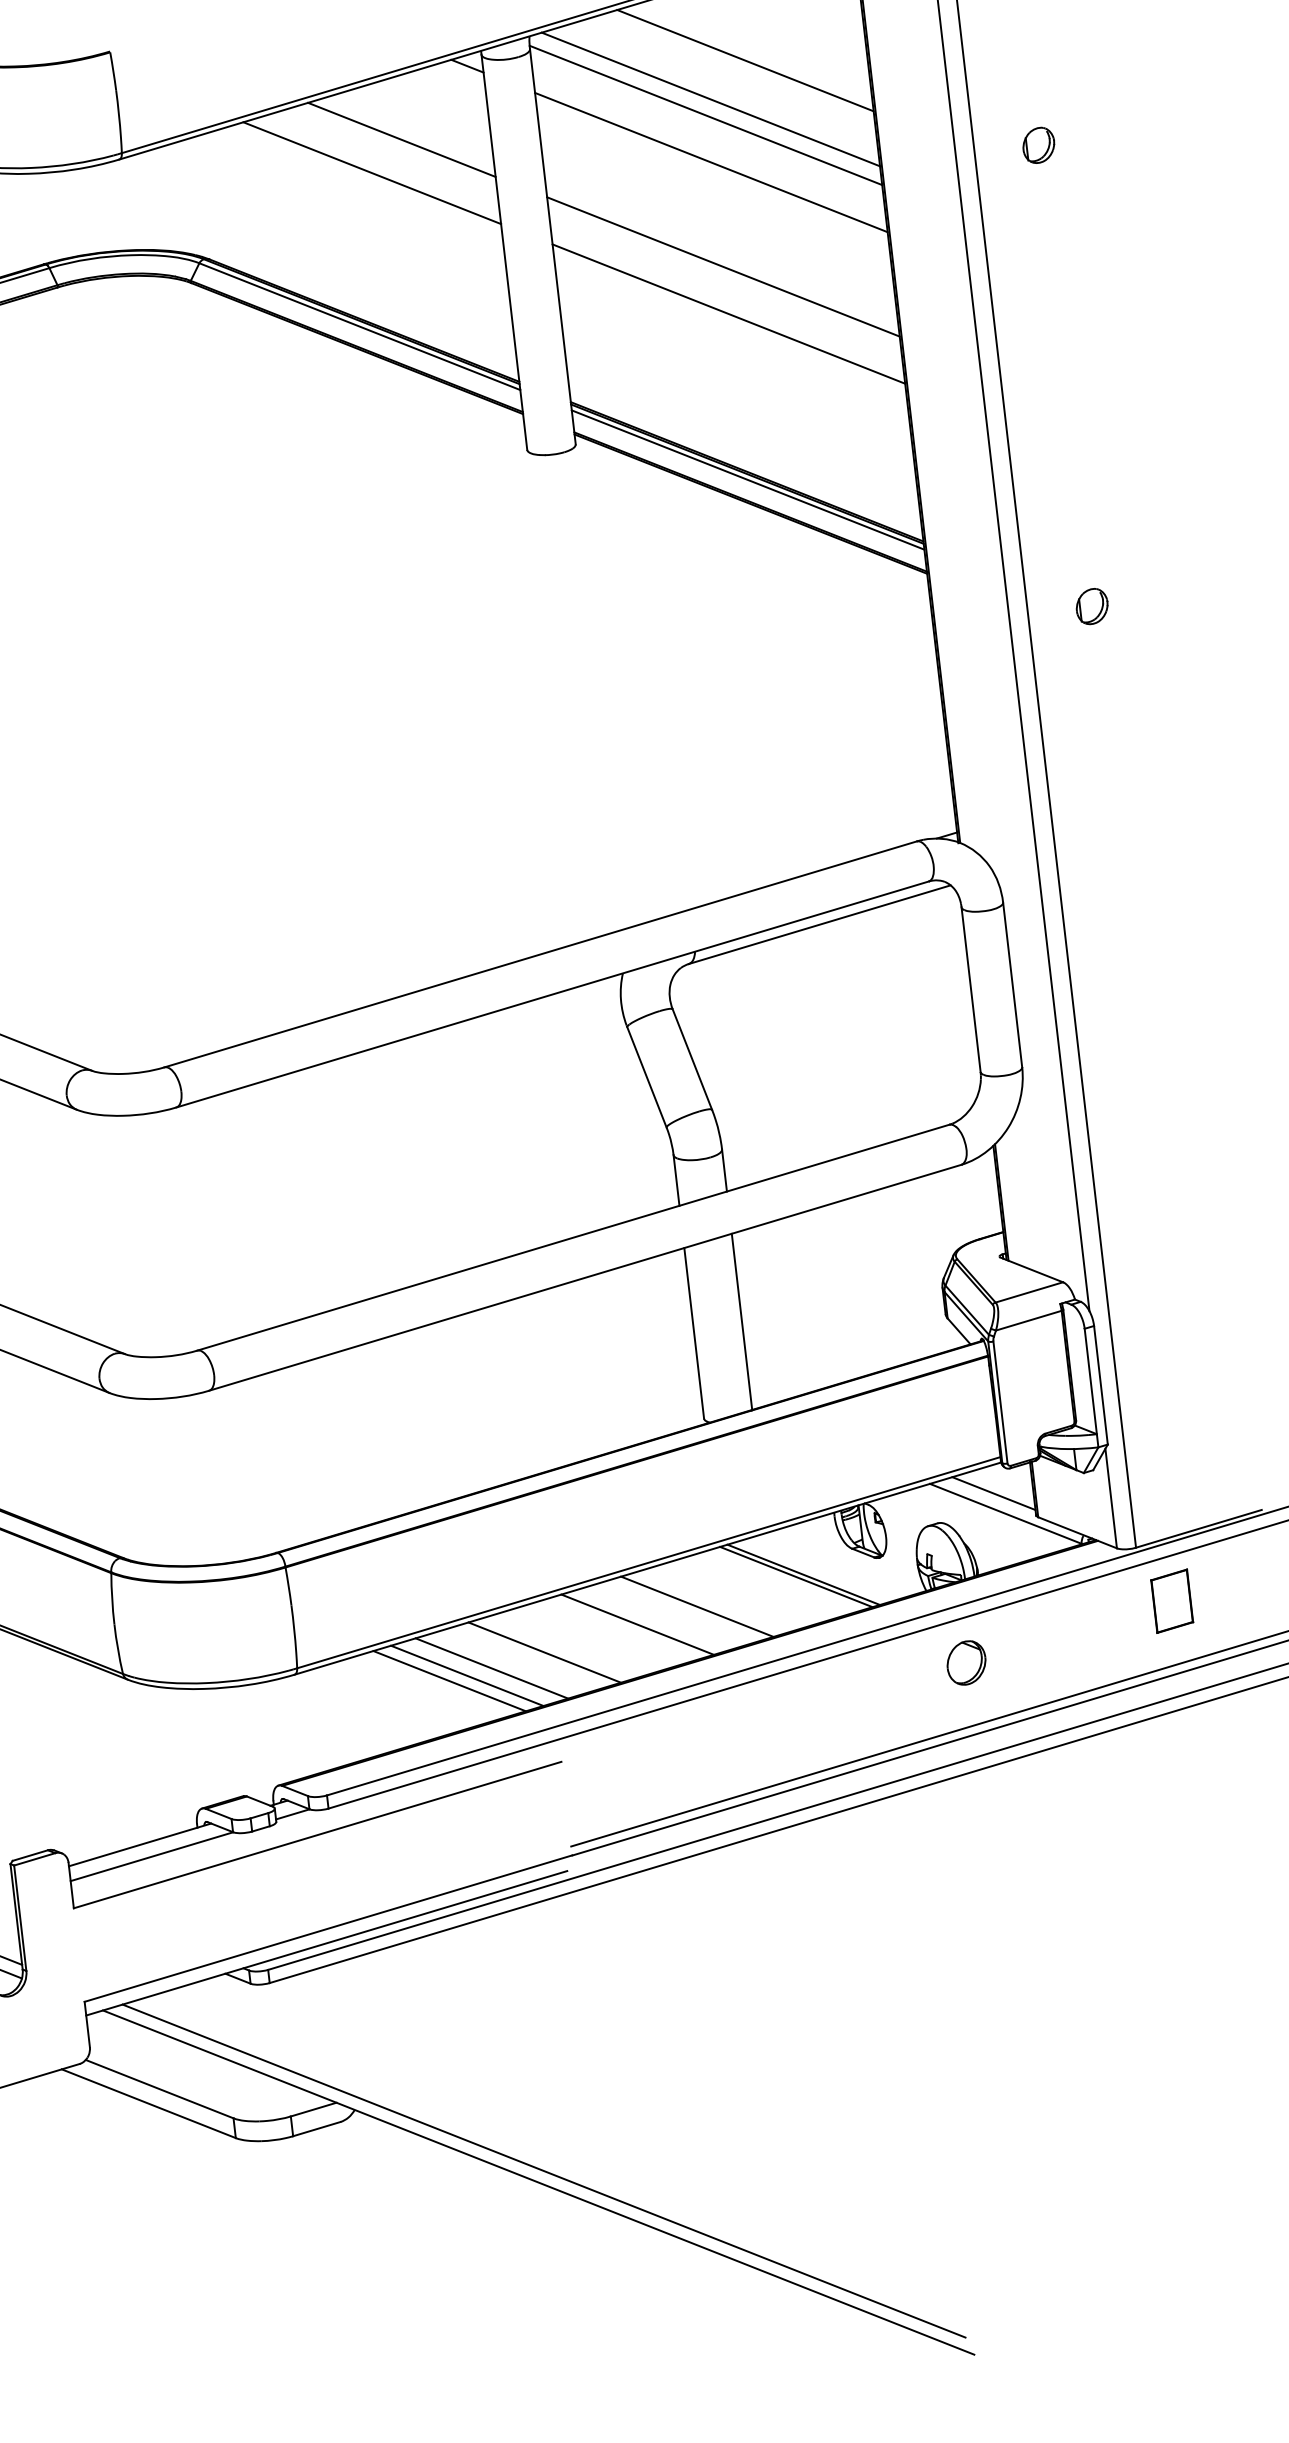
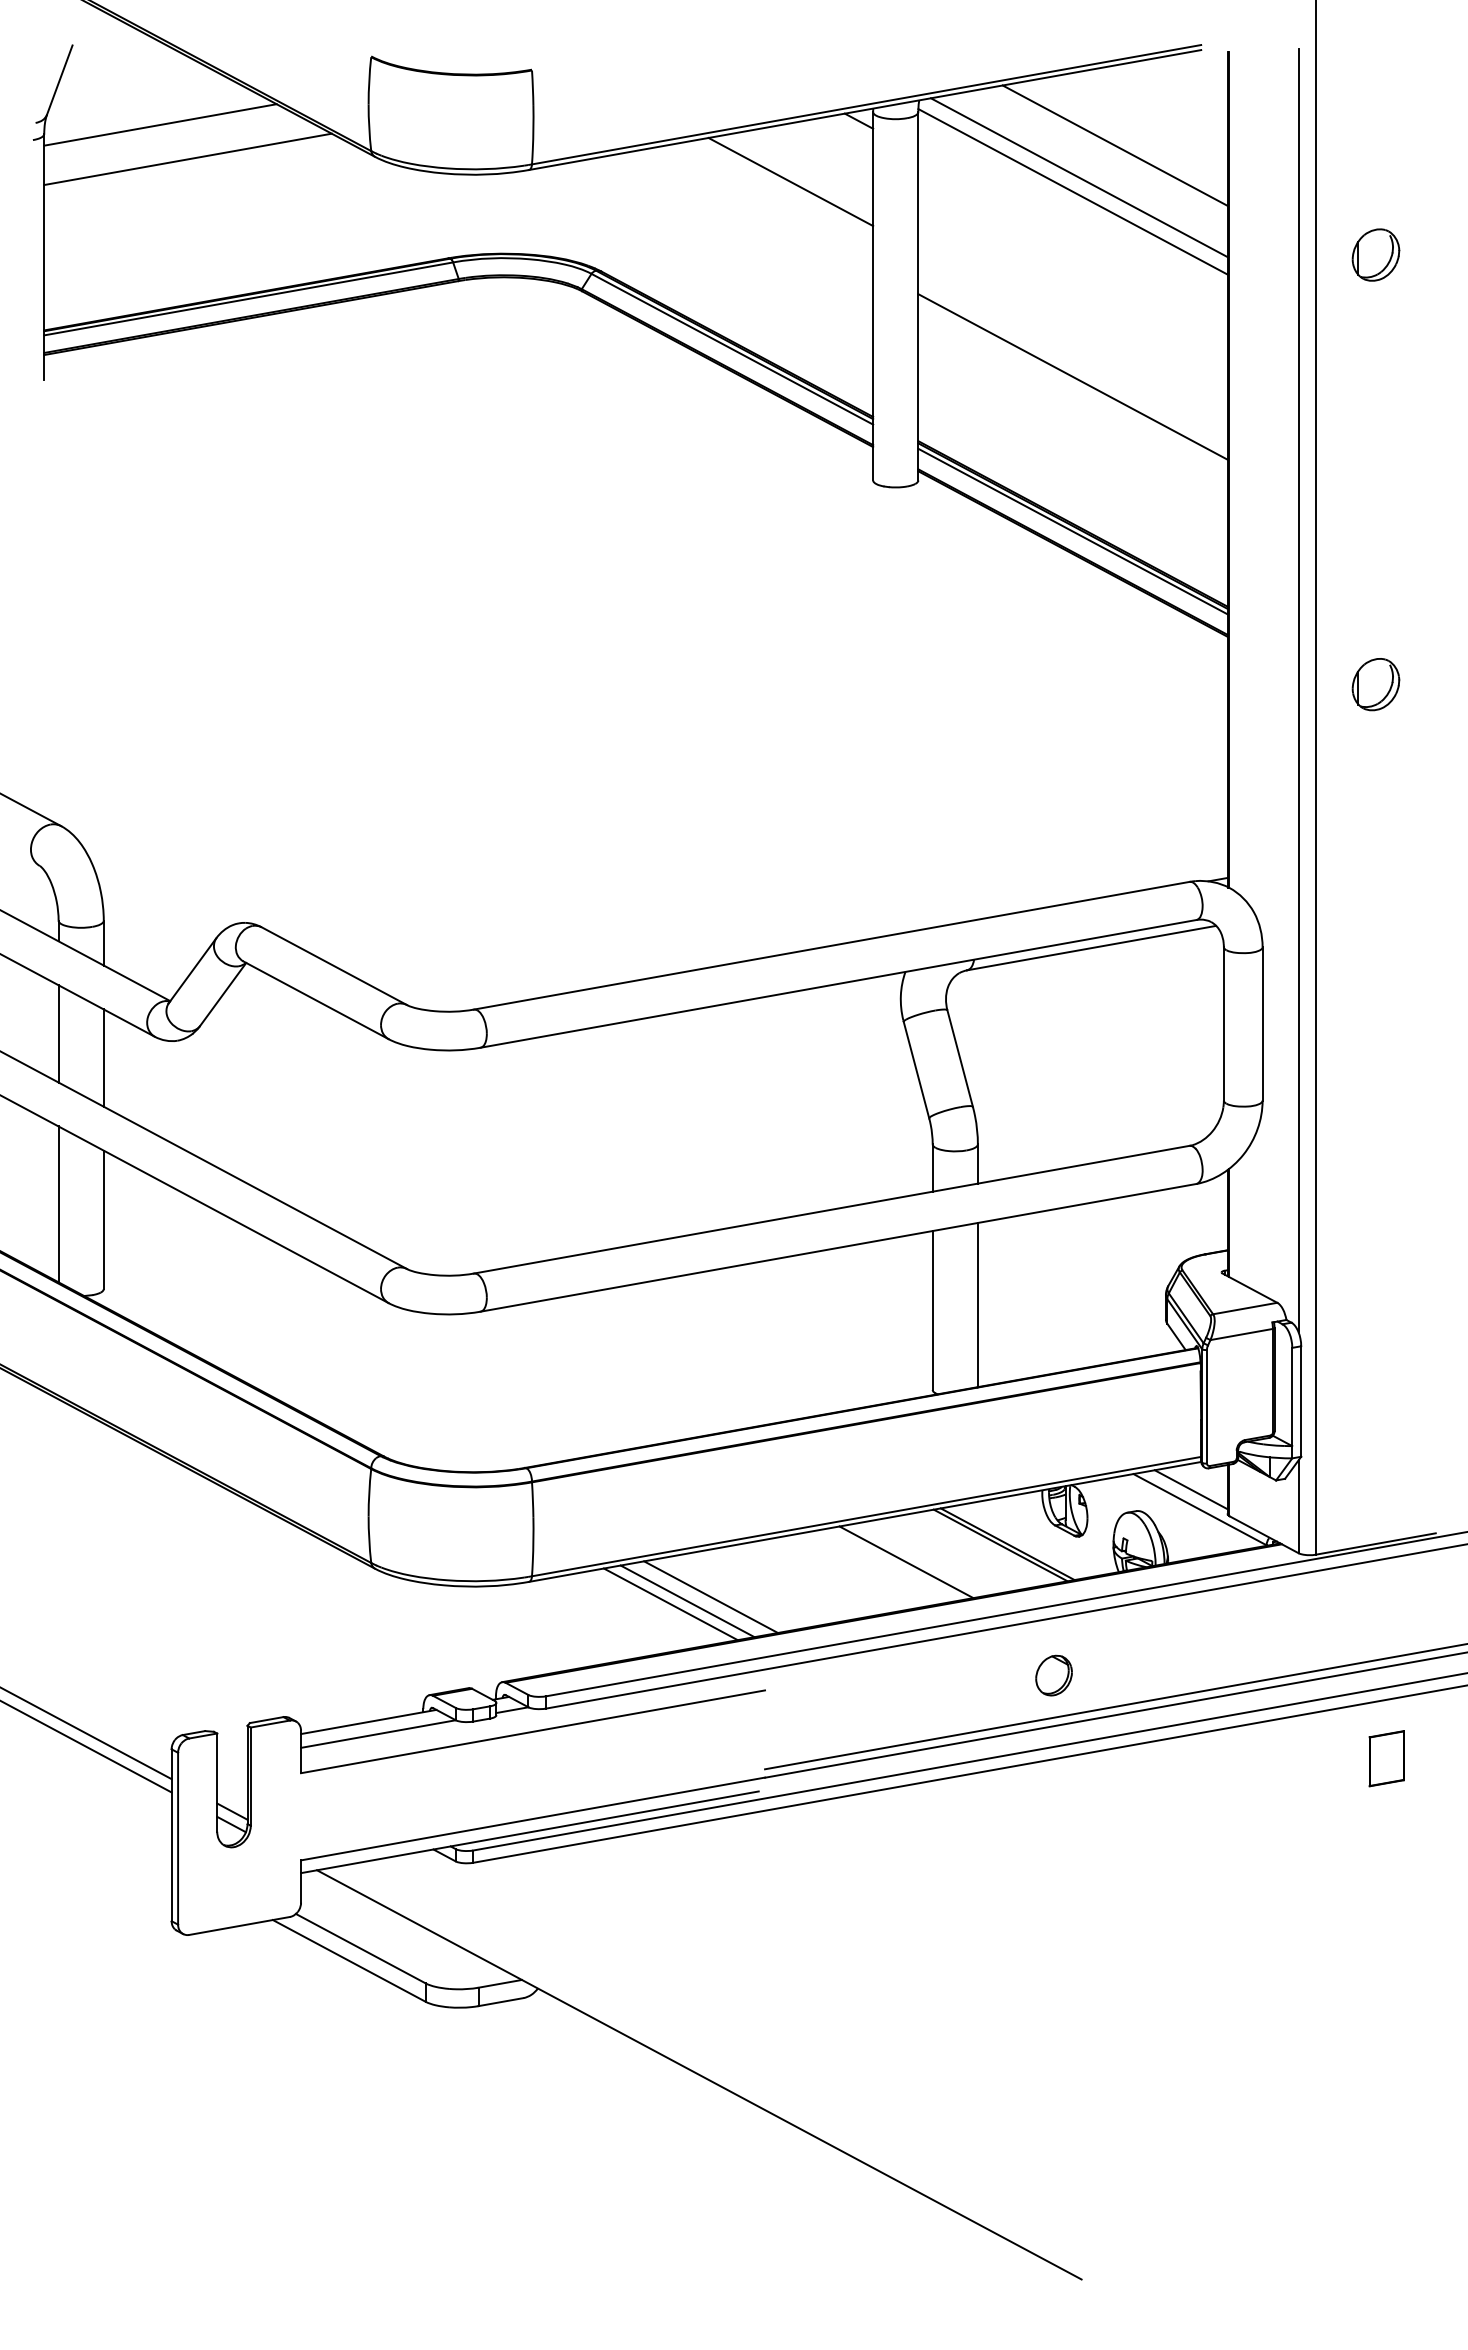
part: (1038, 145) -> (1375, 254), size x1.6
line: (710, 162) -> (1072, 235), removed
line: (372, 172) -> (760, 208), removed
line: (722, 266) -> (1072, 332), removed
part: (1091, 606) -> (1375, 684), size x1.6
part: (1171, 1601) -> (1386, 1758), moved
line: (637, 1624) -> (849, 1572), removed
line: (544, 1652) -> (761, 1588), removed
part: (965, 1662) -> (1053, 1675), moved
line: (543, 2170) -> (705, 2064), removed

